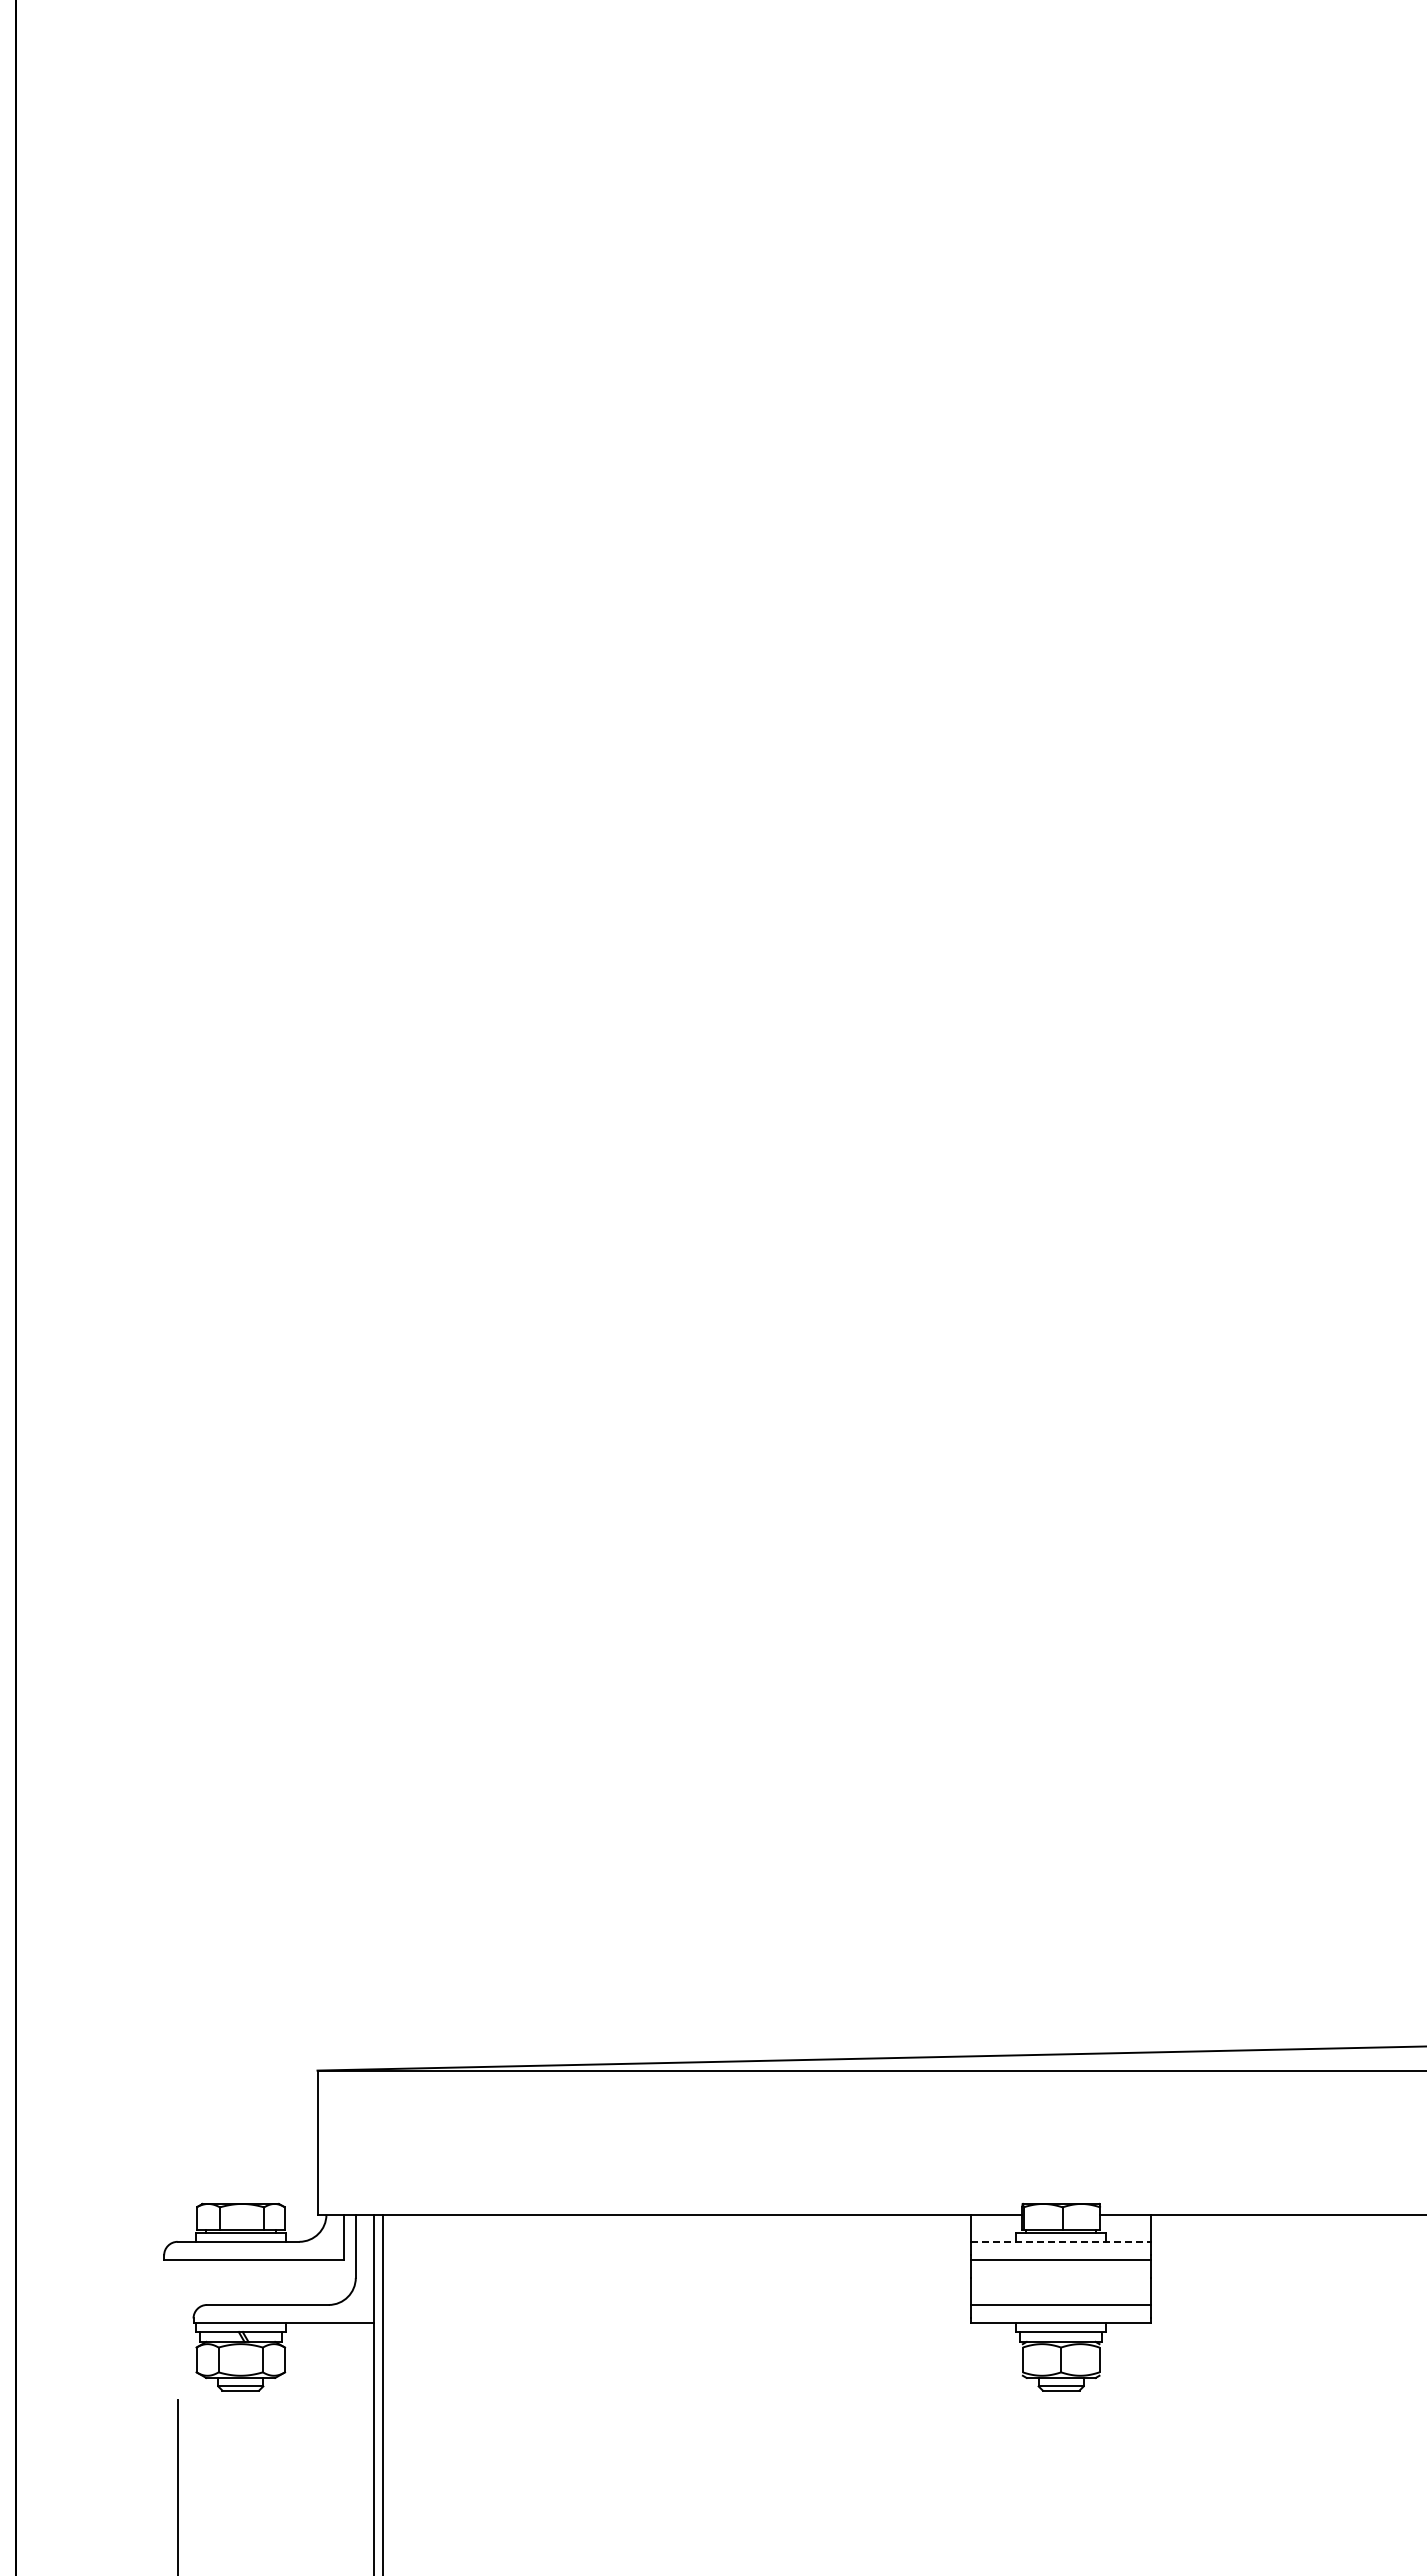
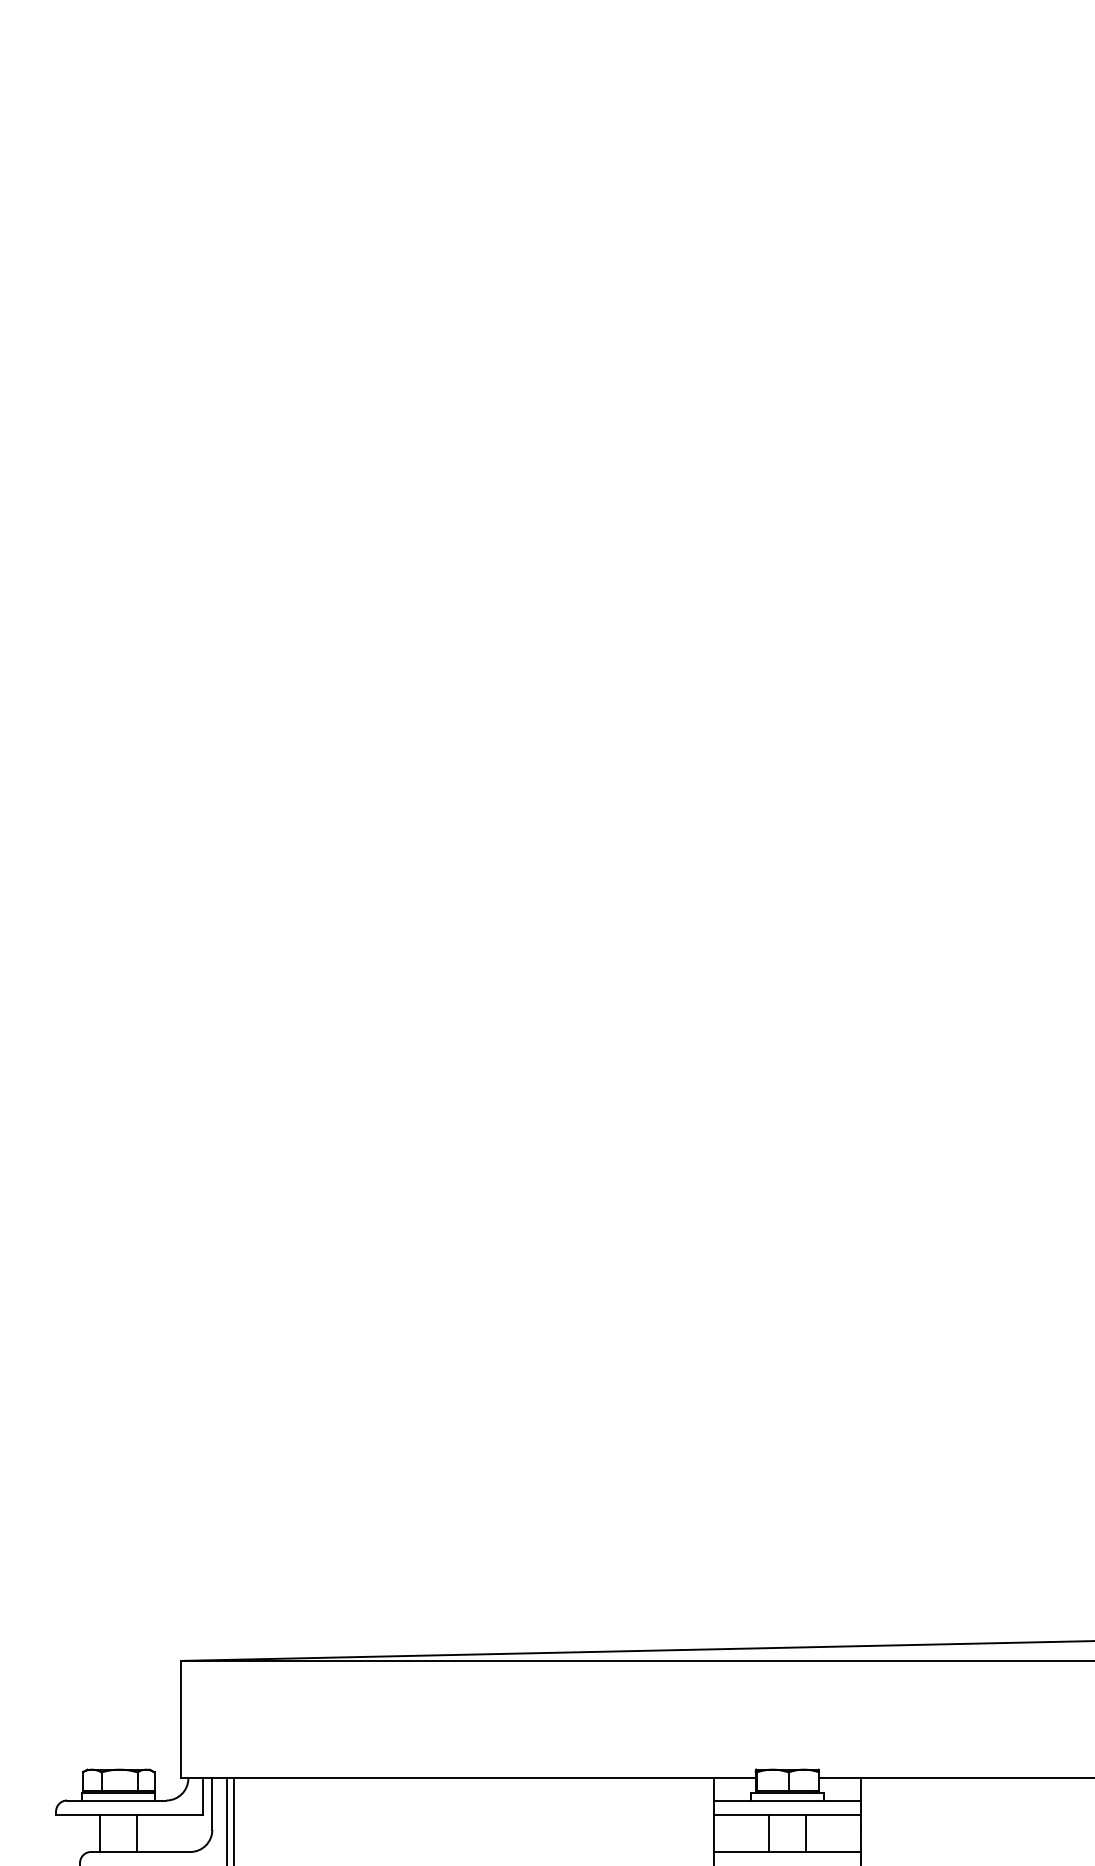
line: (1061, 2241) -> (787, 1800), dashed -> solid
line: (218, 2281) -> (100, 1832), added
line: (263, 2281) -> (137, 1832), added
line: (1038, 2281) -> (768, 1832), added
line: (1083, 2281) -> (805, 1832), added

